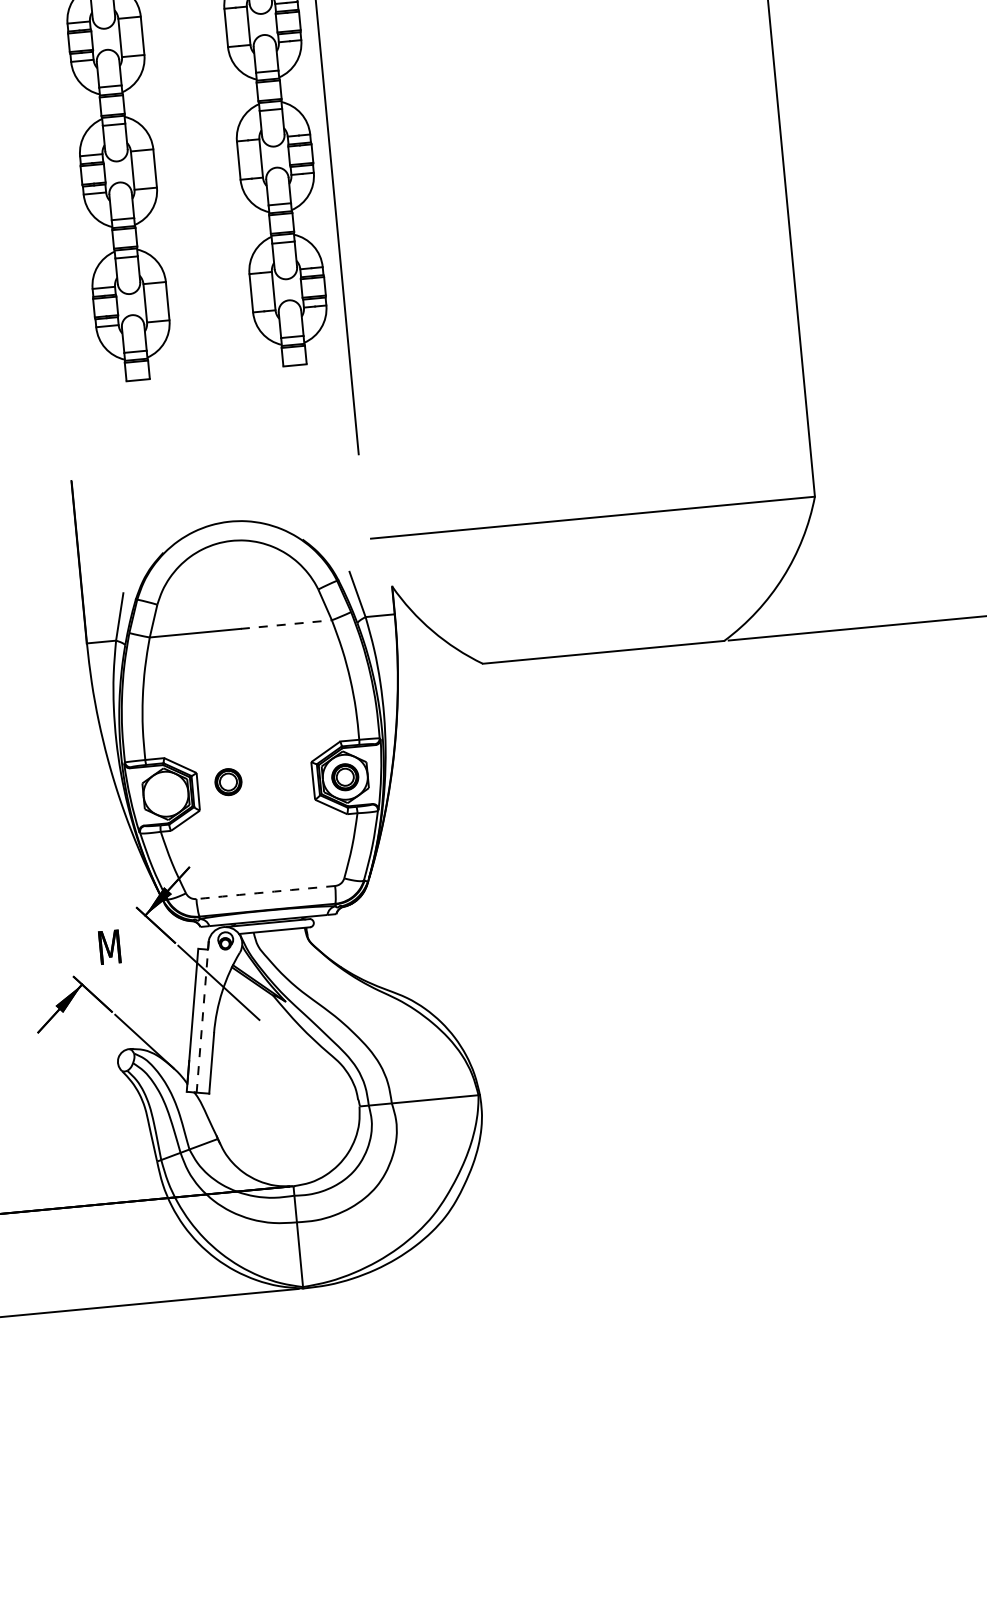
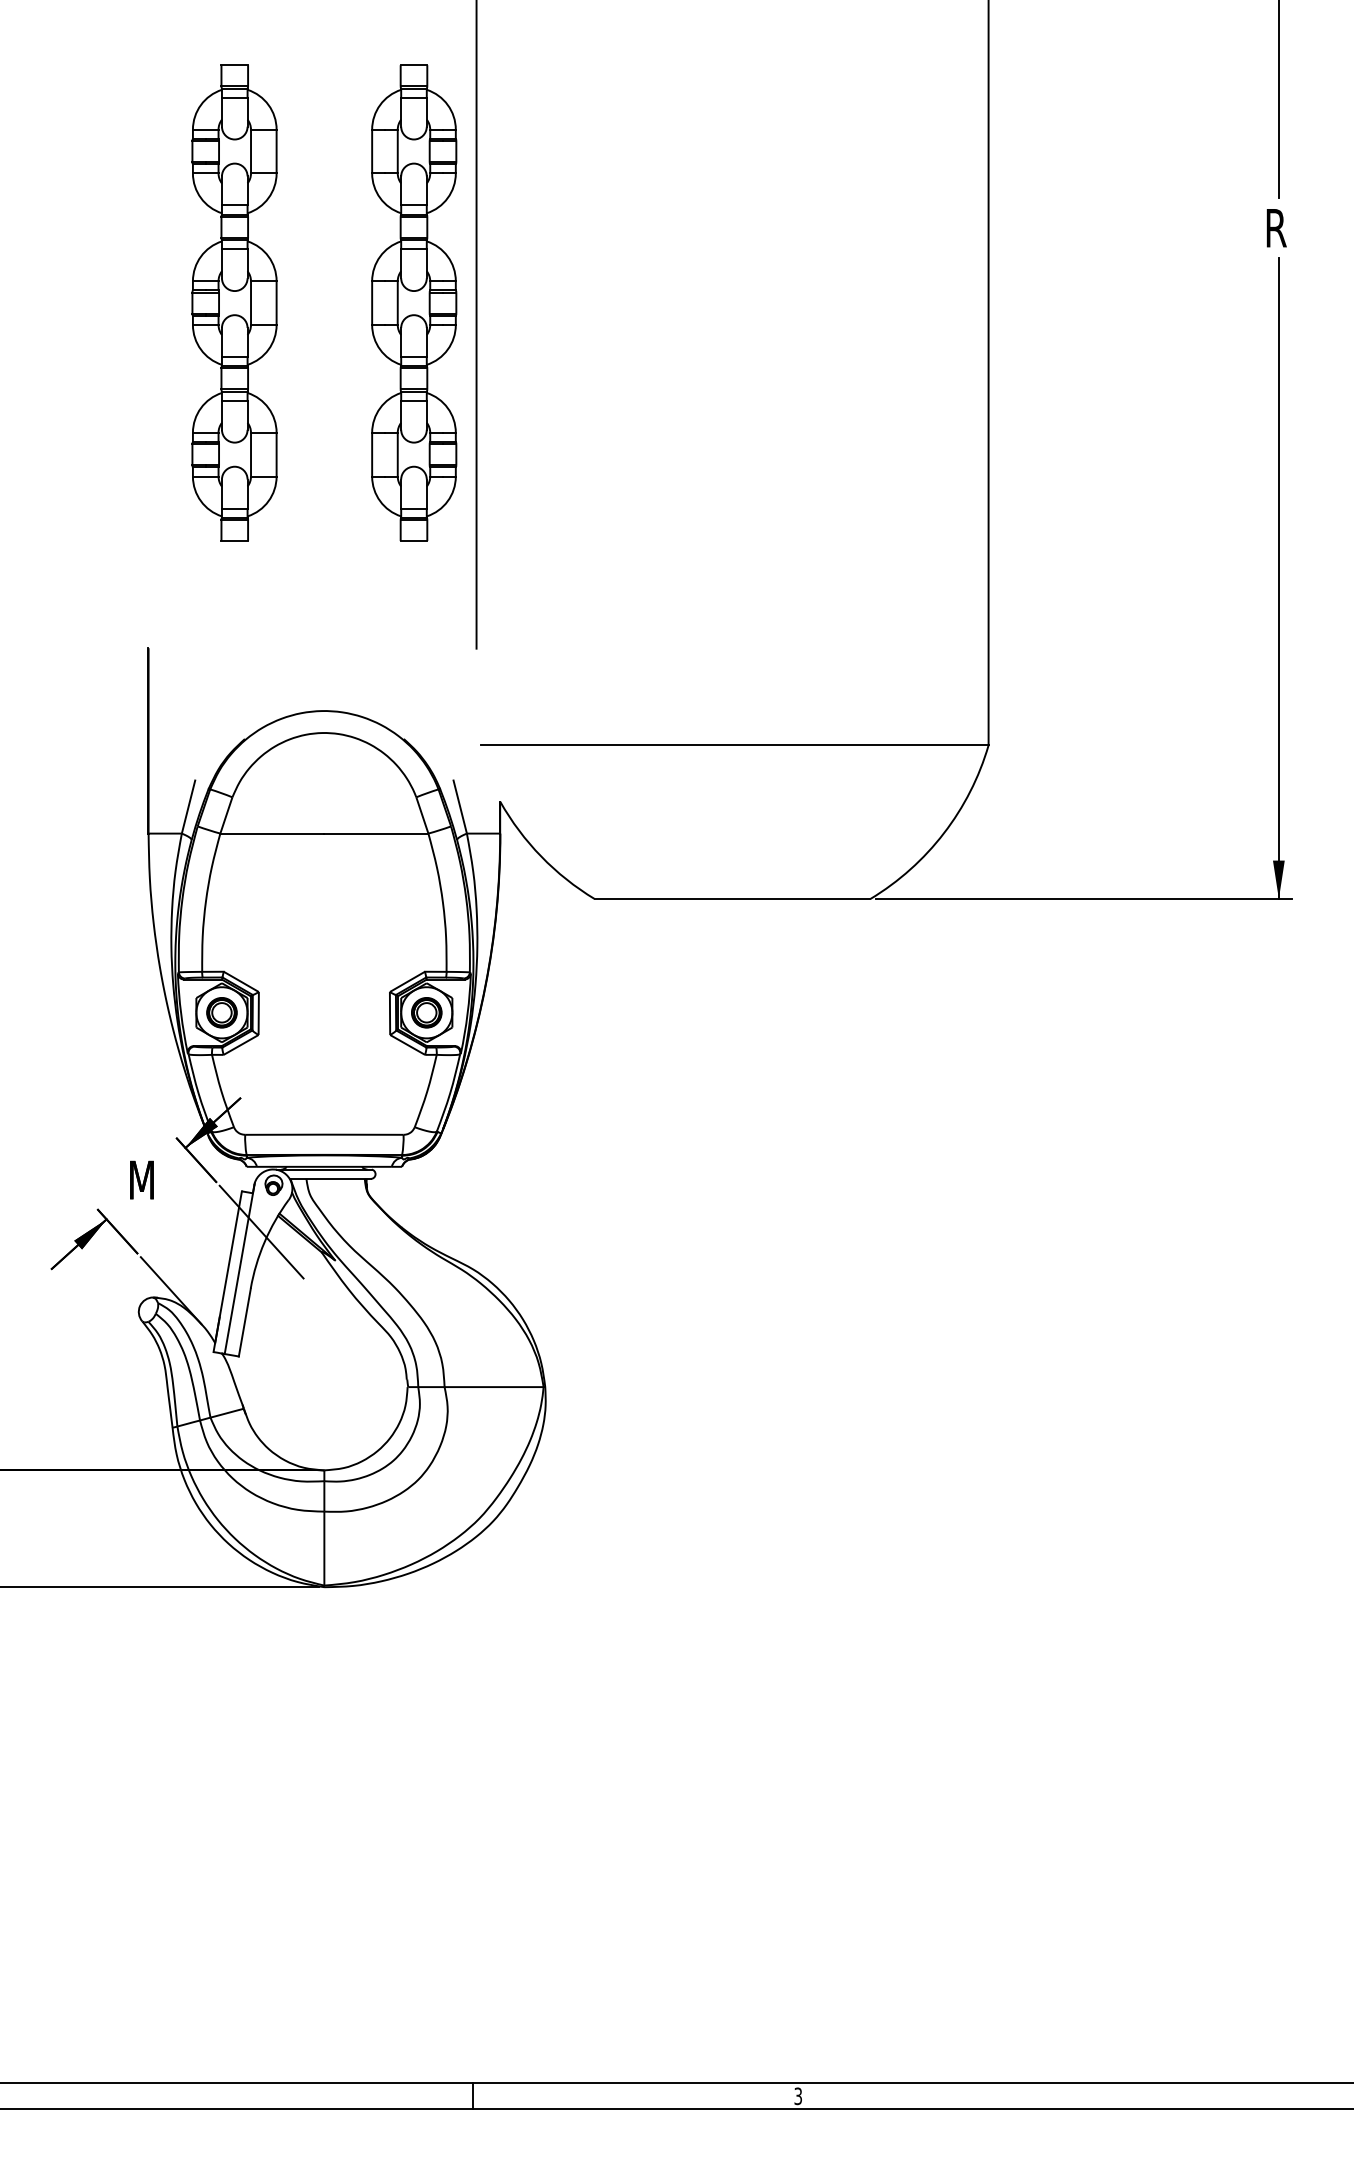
line: (286, 624) -> (376, 833), dashed -> solid
part: (228, 781) -> (221, 1012), moved
arc: (265, 892) -> (324, 1134), dashed -> solid
line: (202, 1016) -> (239, 1268), dashed -> solid

